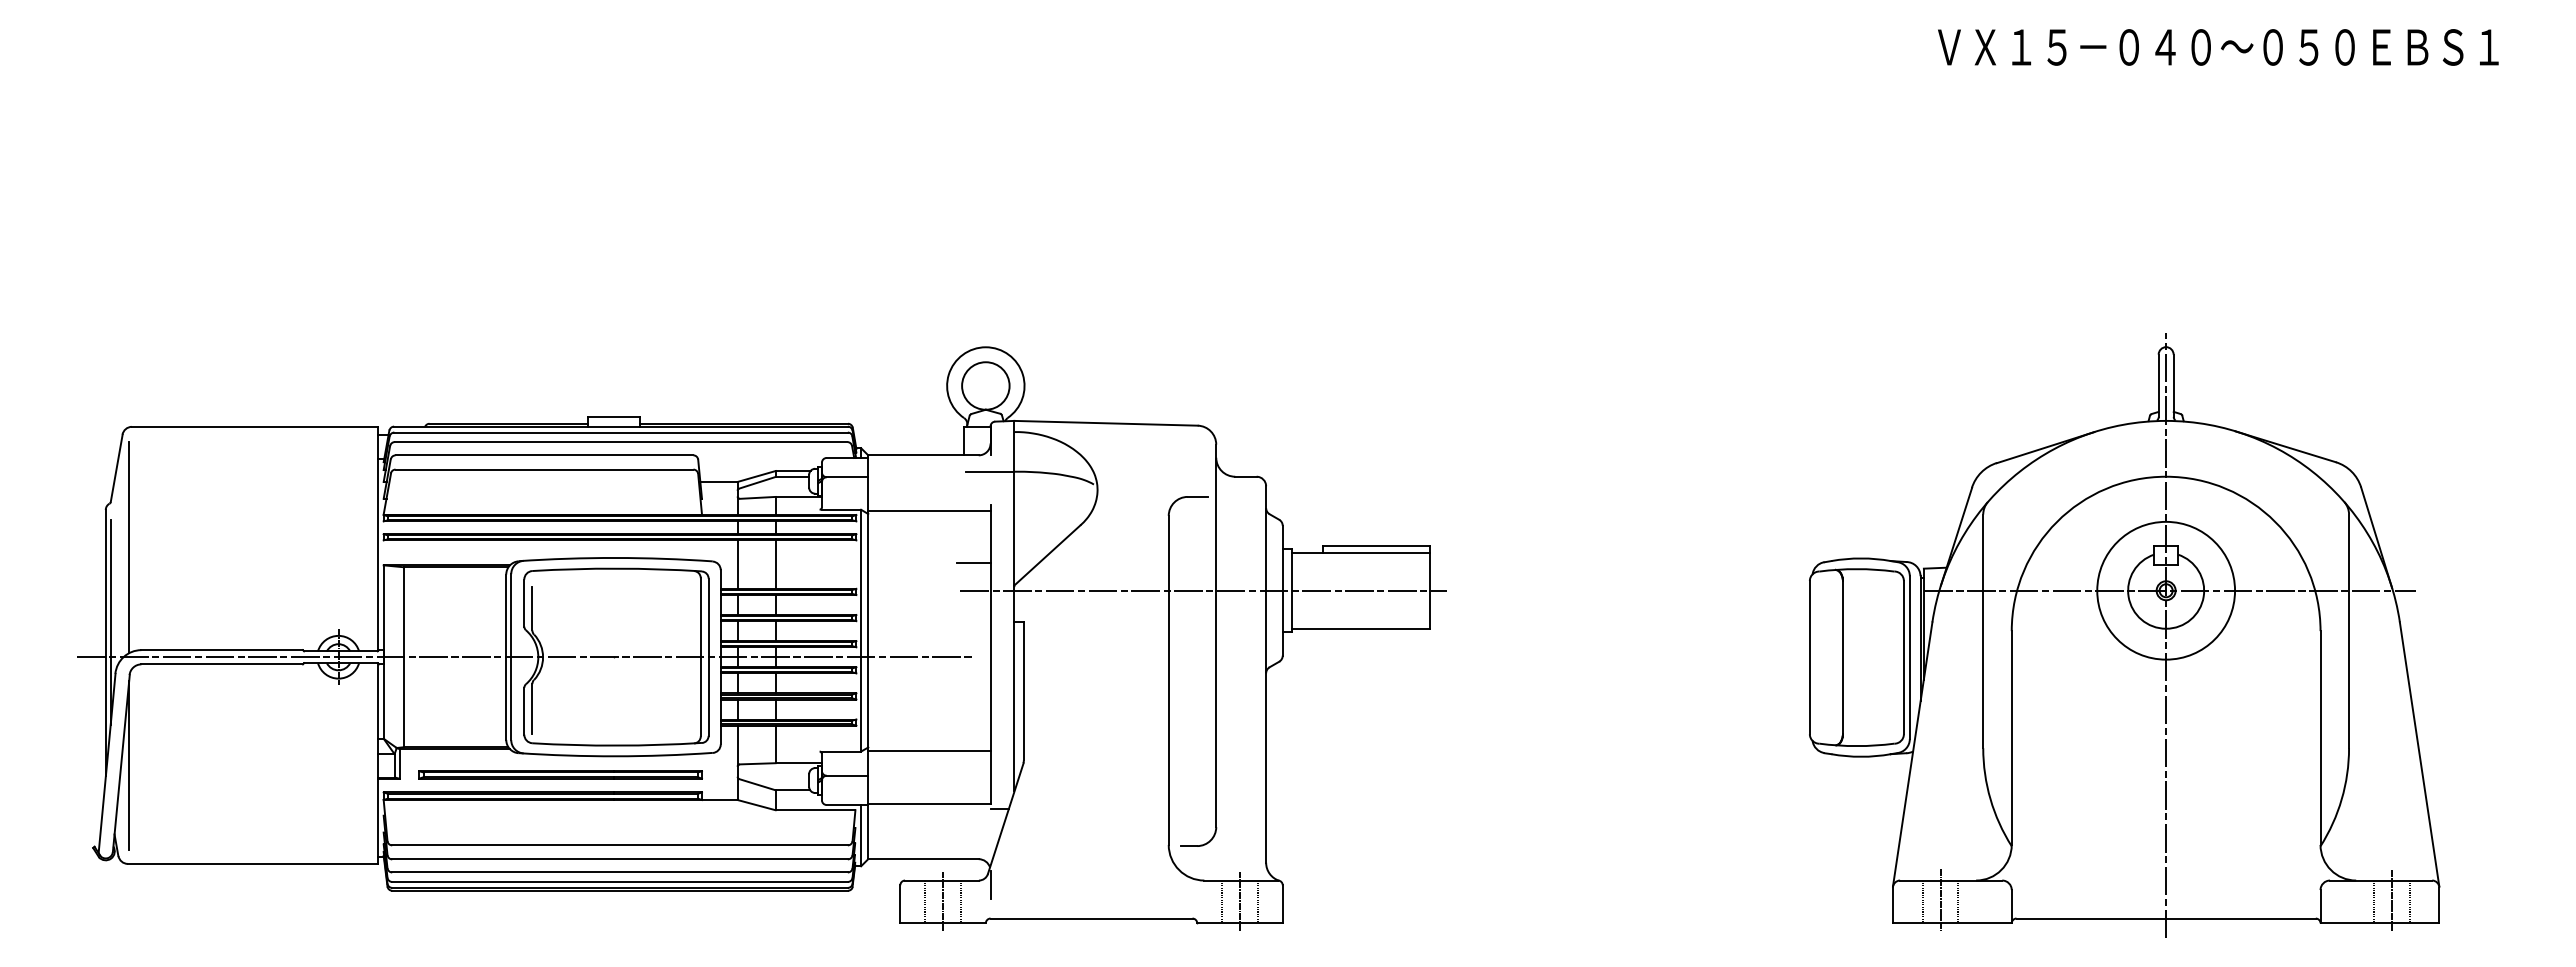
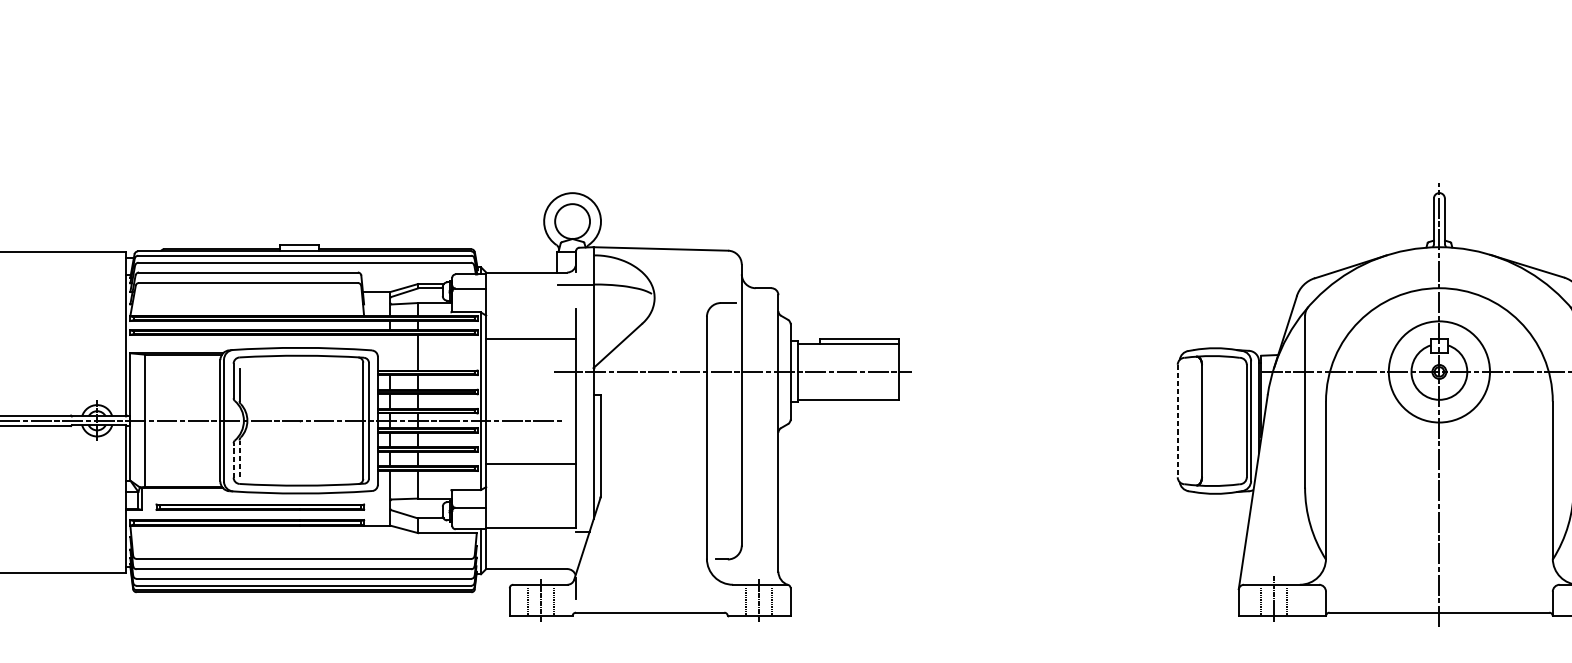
line: (929, 510) -> (531, 338), moved
line: (973, 563) -> (563, 351), removed
line: (737, 564) -> (390, 352), removed
line: (1809, 657) -> (1177, 420), solid -> dashed
line: (532, 708) -> (239, 458), solid -> dashed
line: (524, 711) -> (233, 460), solid -> dashed
line: (929, 751) -> (531, 464), moved

